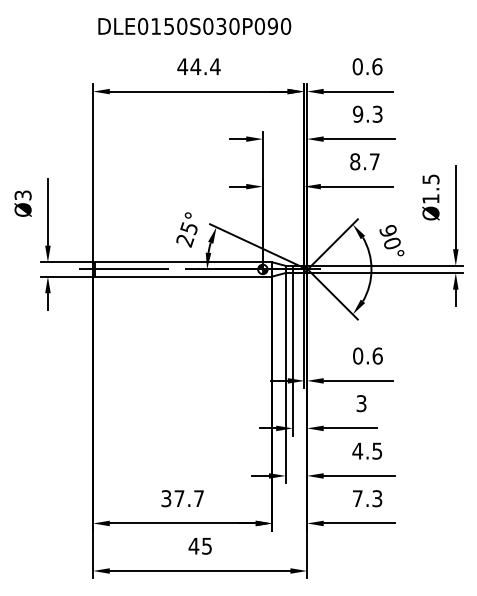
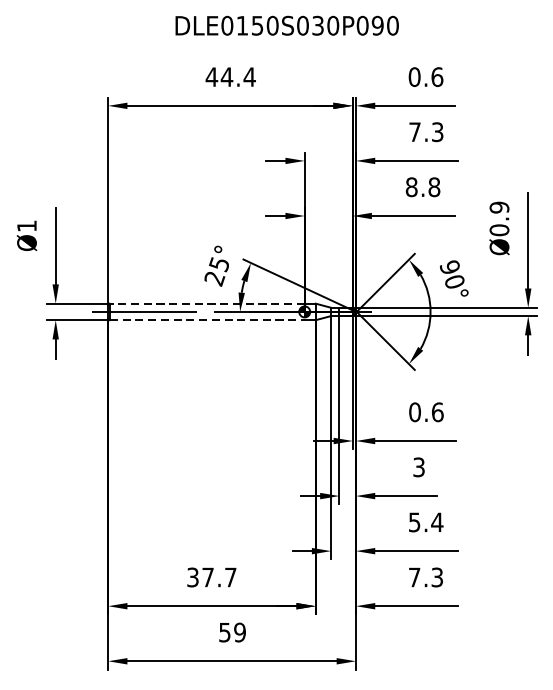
text: (194, 25) -> (286, 24), moved
text: (358, 113) -> (415, 131), 9.3 -> 7.3
text: (374, 161) -> (434, 186), 8.7 -> 8.8
text: (430, 189) -> (498, 219), Ø1.5 -> Ø0.9
text: (22, 195) -> (26, 226), Ø3 -> Ø1
line: (178, 262) -> (206, 303), solid -> dashed
line: (179, 276) -> (208, 320), solid -> dashed
text: (367, 450) -> (425, 521), 4.5 -> 5.4
text: (200, 545) -> (232, 631), 45 -> 59

